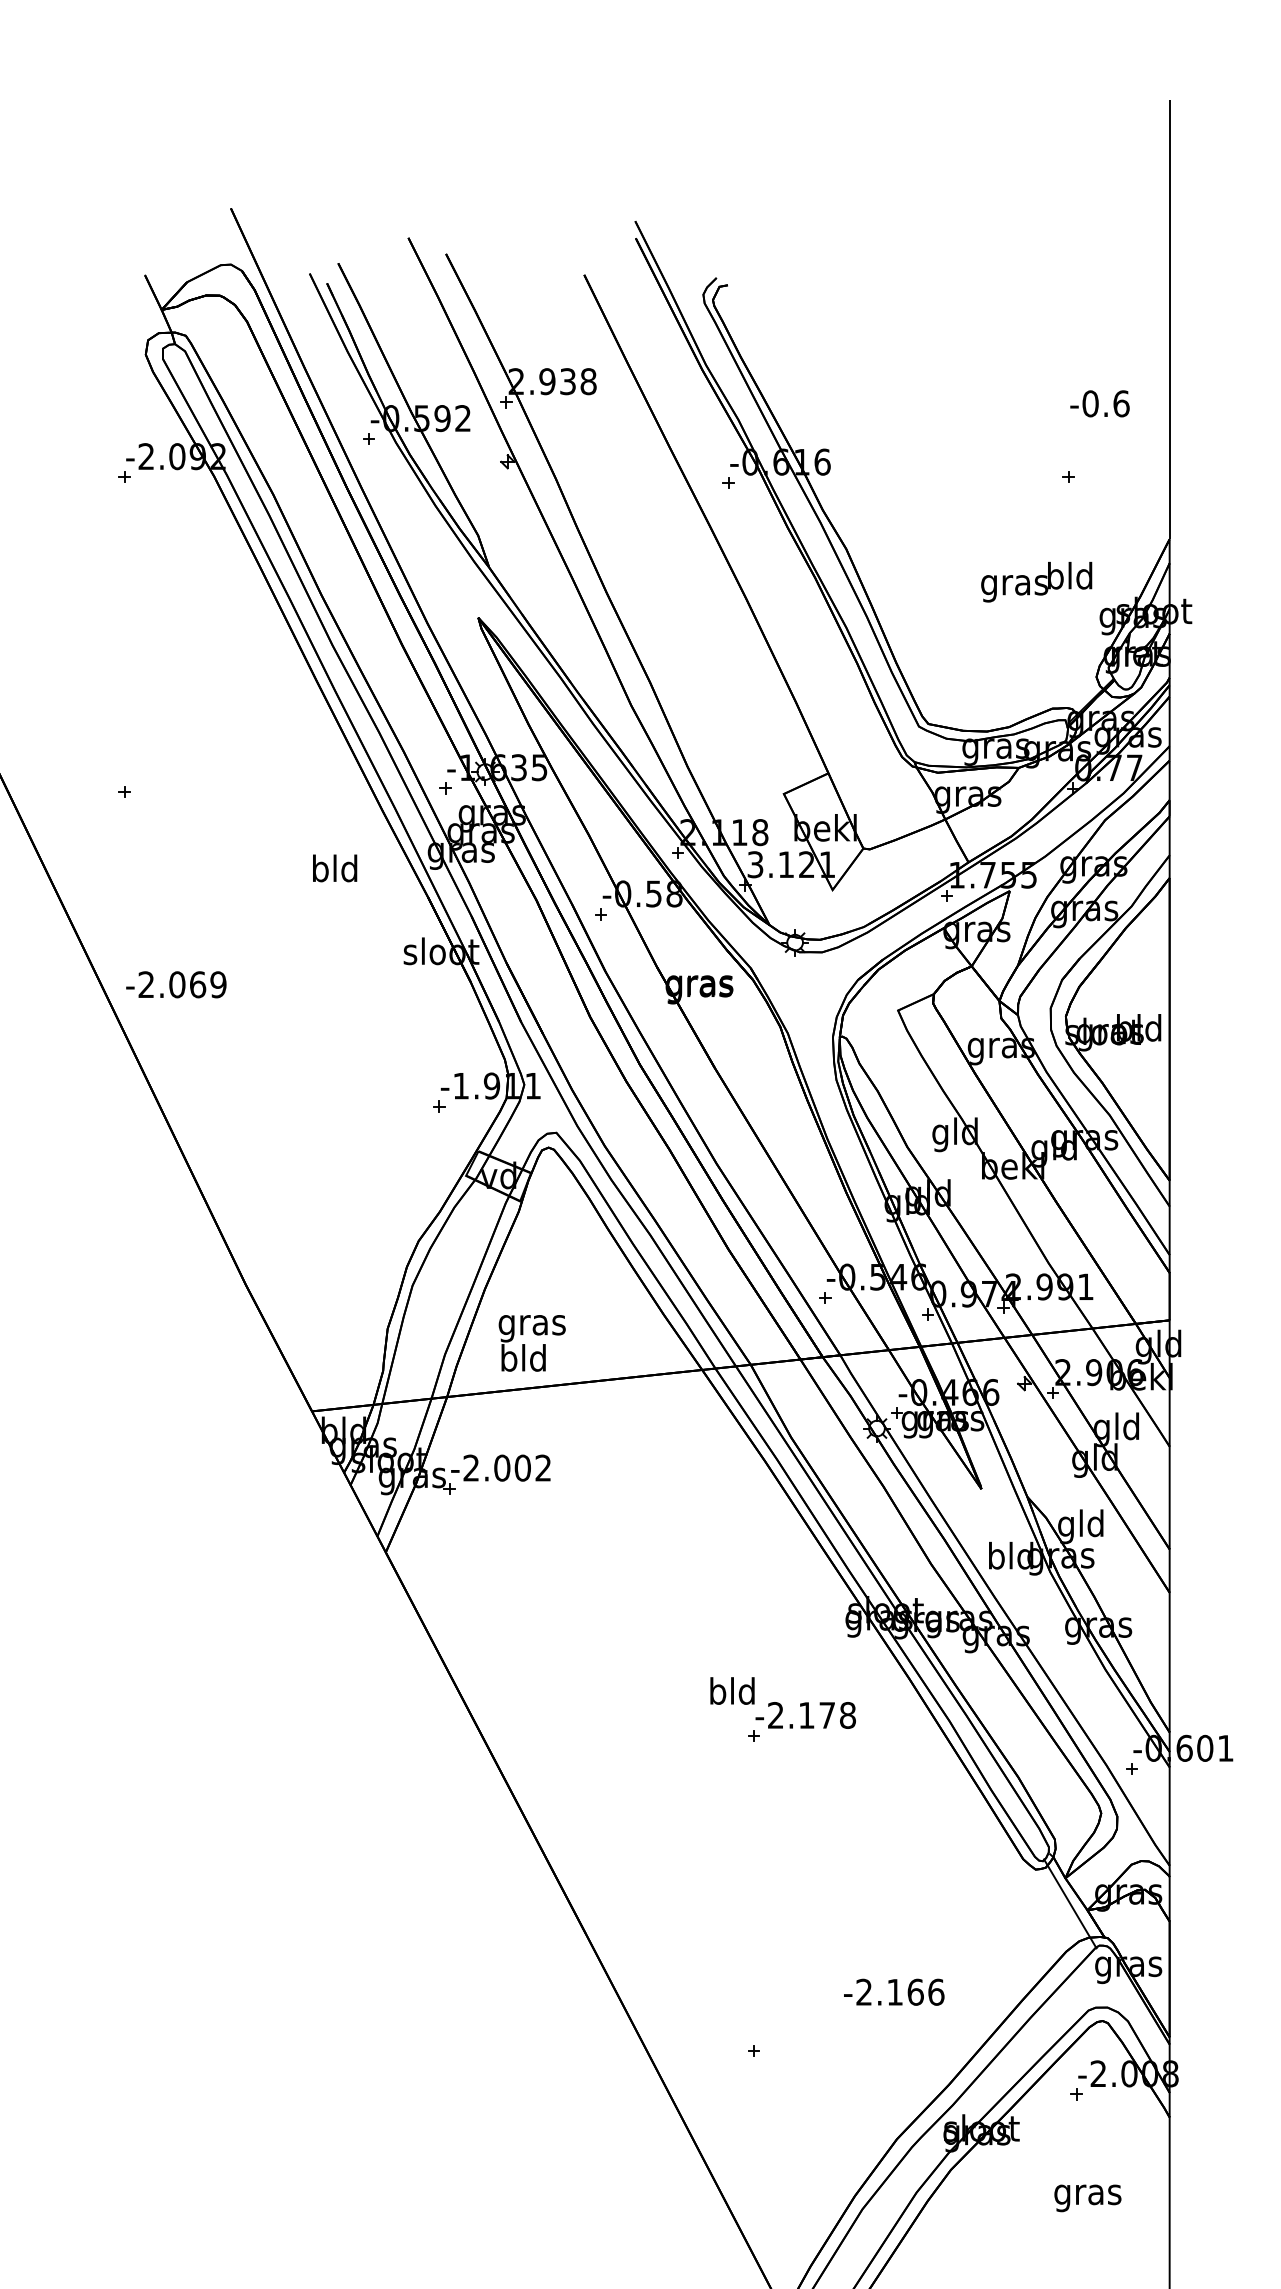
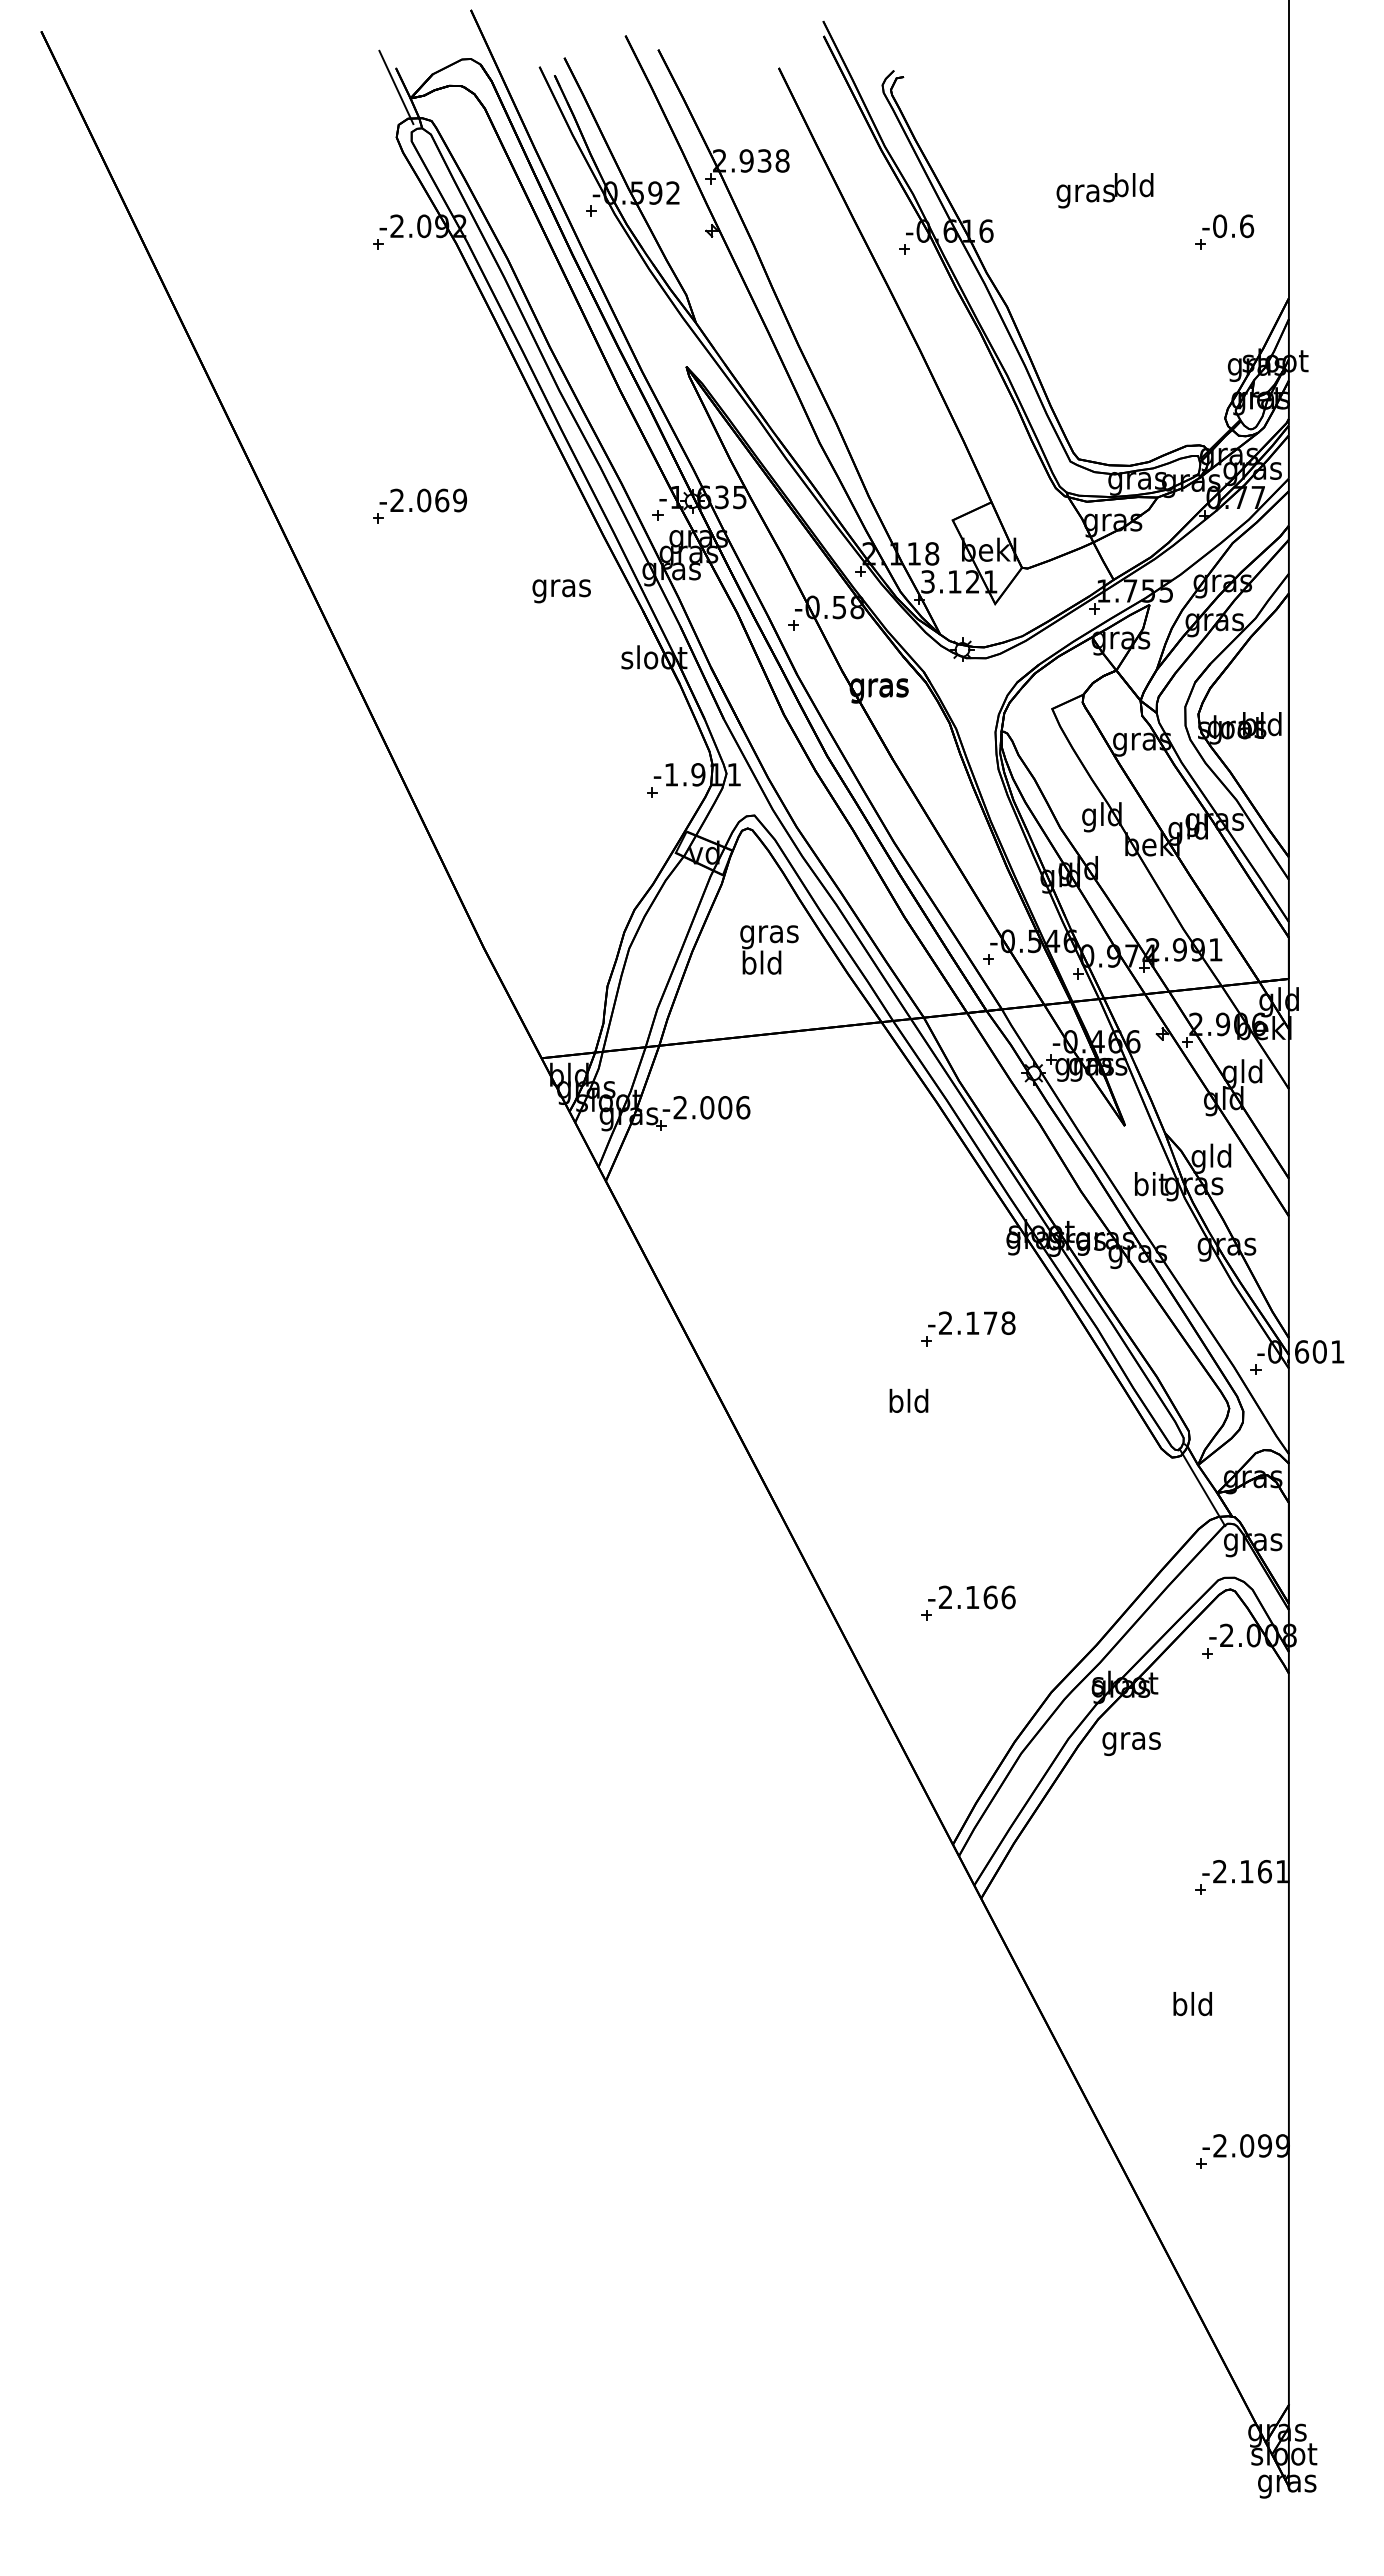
line: (145, 297) -> (396, 87), added
text: (1100, 404) -> (1228, 226), moved
text: (1036, 581) -> (1104, 190), moved
text: (334, 872) -> (561, 588), bld -> gras
text: (176, 984) -> (423, 500), moved
text: (532, 1342) -> (769, 949), moved
text: (543, 1467) -> (743, 1107), -2.002 -> -2.006
text: (1010, 1556) -> (1150, 1184), bld -> bit
text: (731, 1690) -> (908, 1400), moved
text: (893, 1992) -> (971, 1597), moved
text: (1087, 2197) -> (1131, 1743), moved

